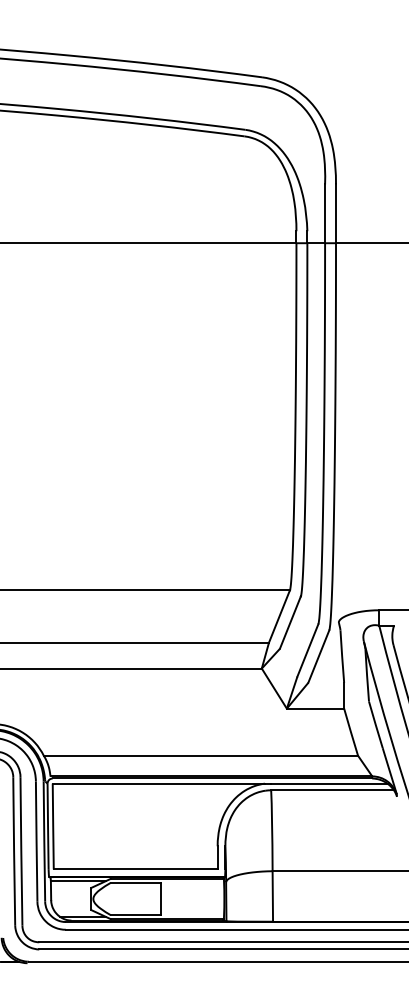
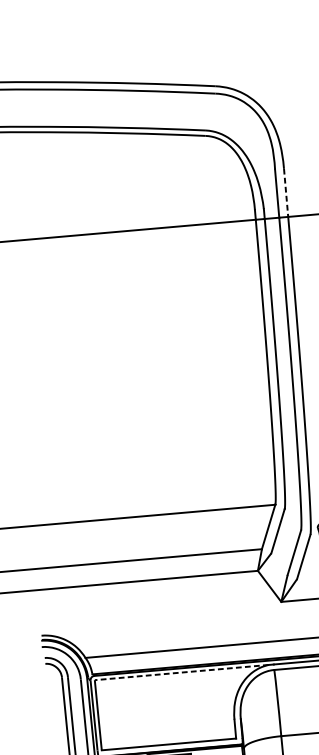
line: (336, 214) -> (286, 193), solid -> dashed
line: (158, 783) -> (181, 672), solid -> dashed

